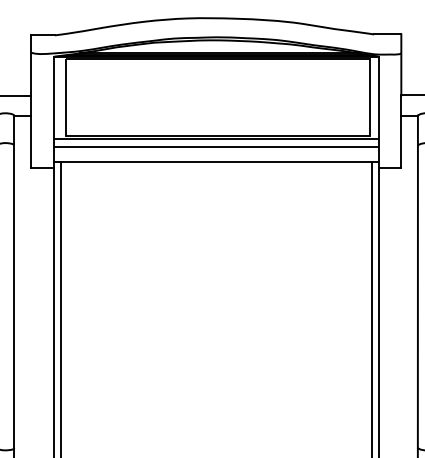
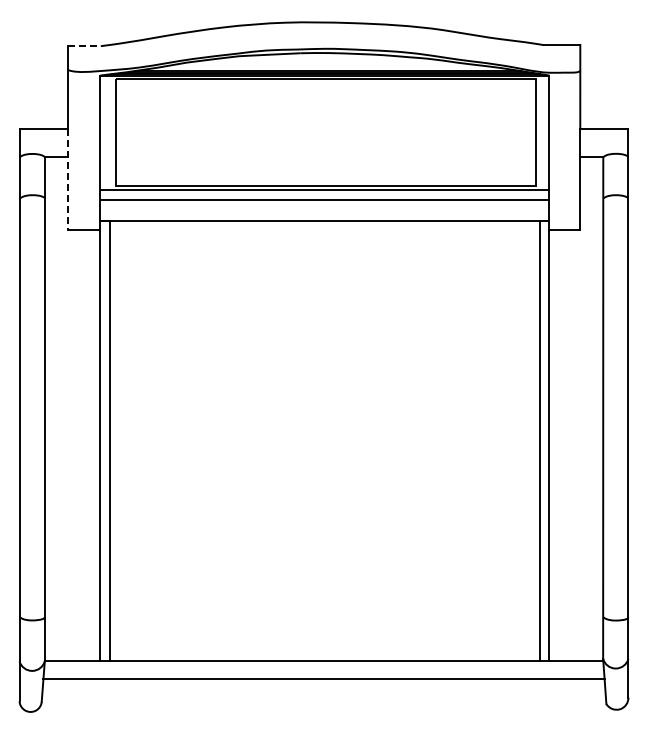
line: (43, 35) -> (85, 46), solid -> dashed
line: (31, 132) -> (68, 180), solid -> dashed

